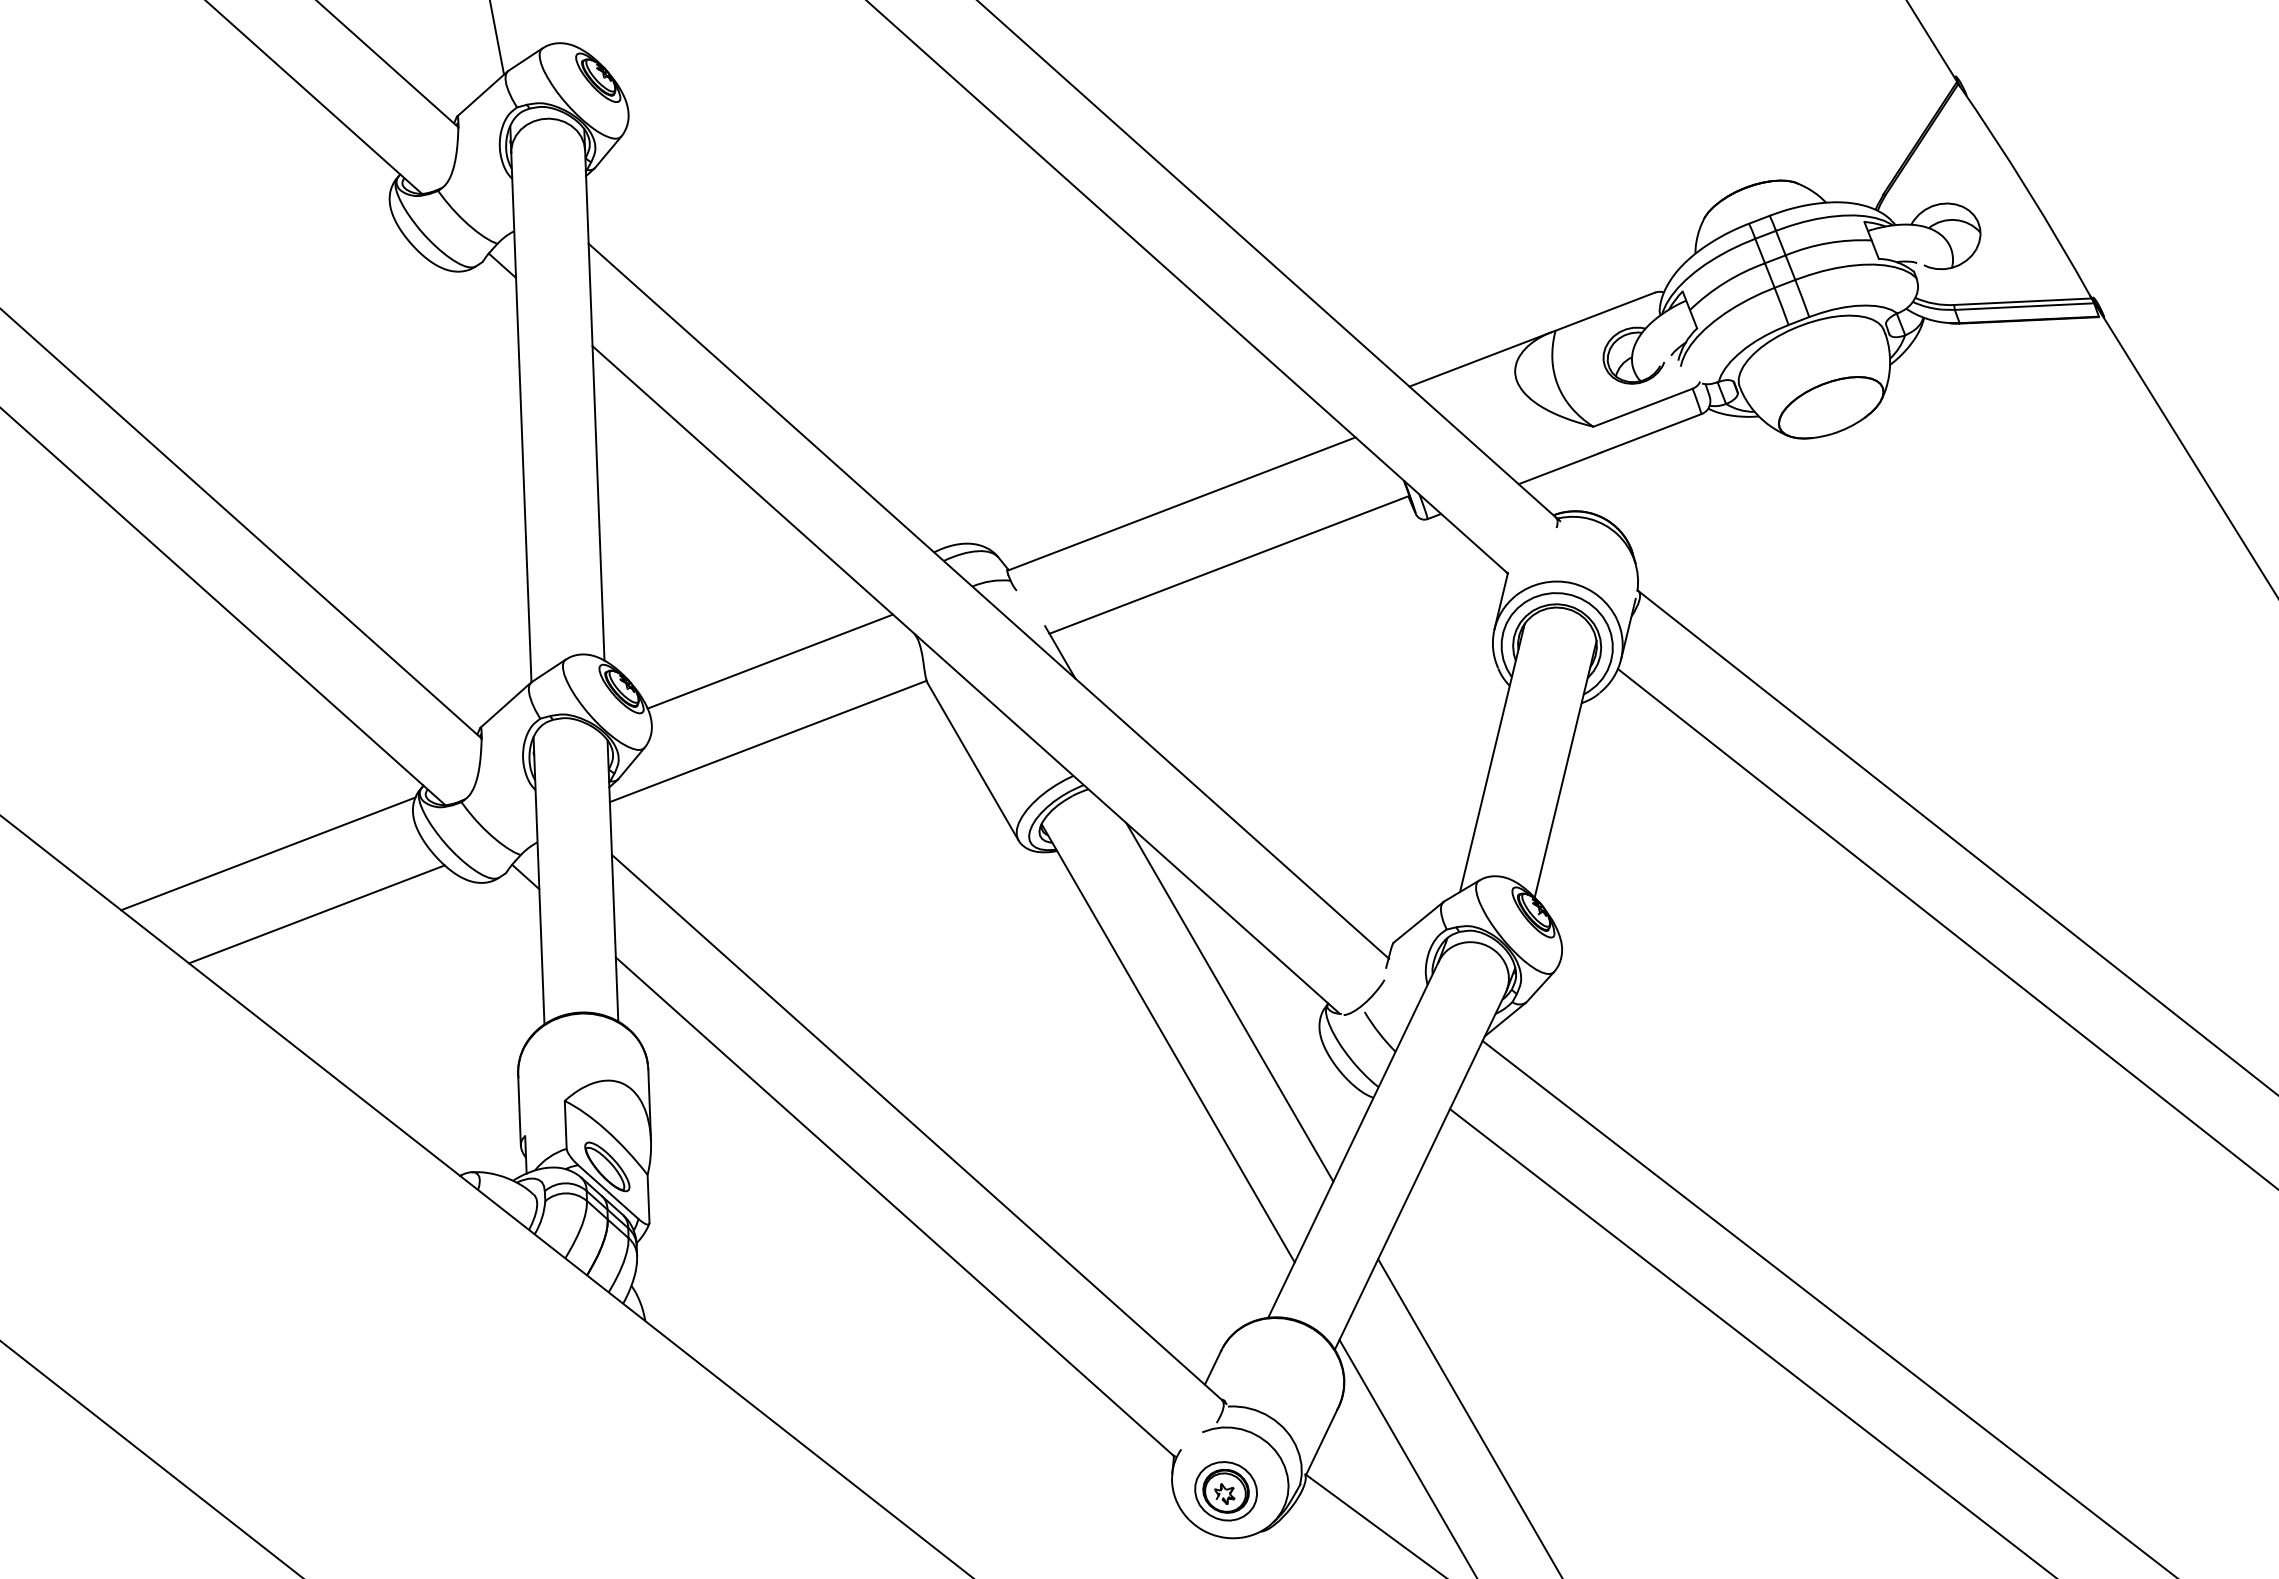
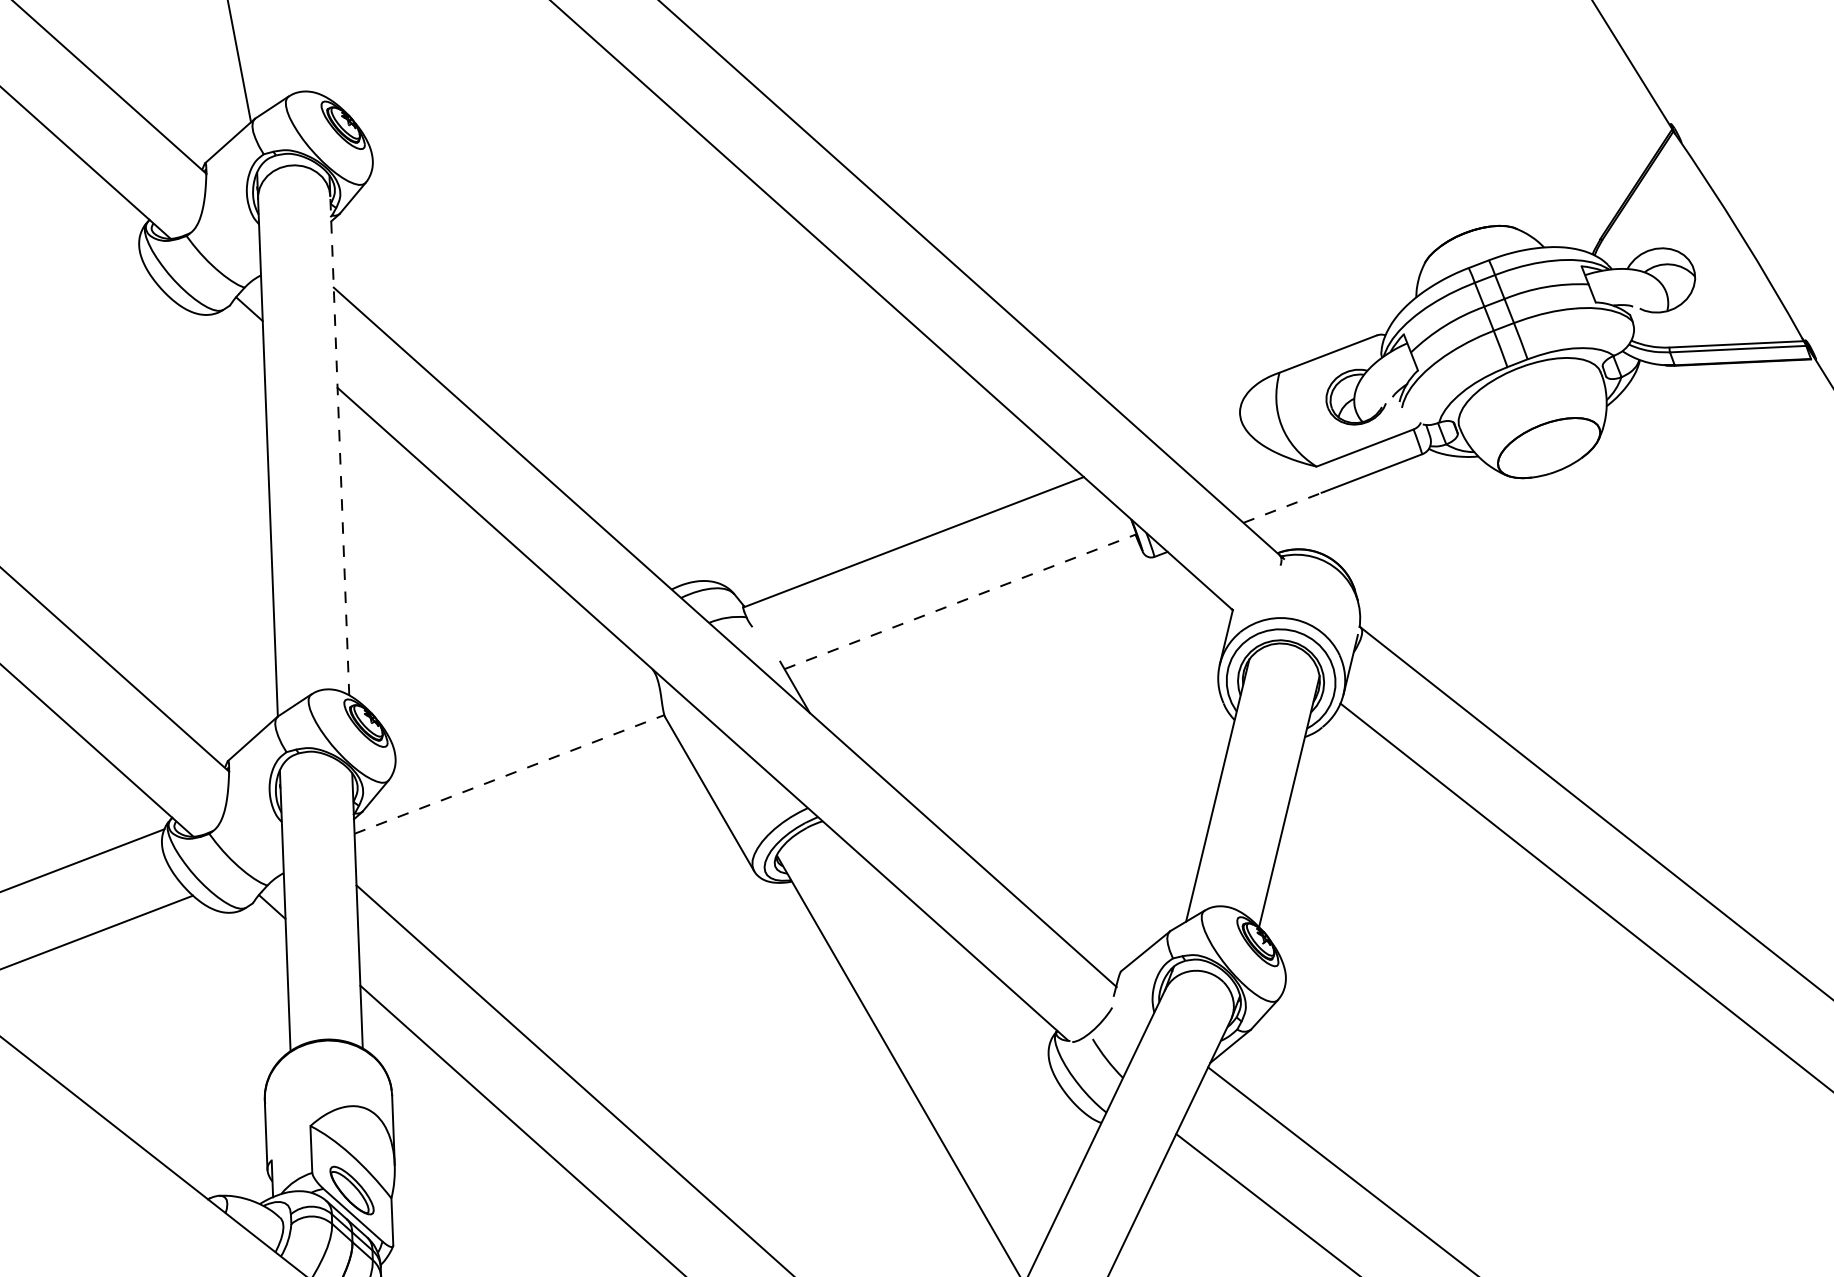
line: (1480, 359) -> (1206, 400), removed
line: (594, 404) -> (339, 444), solid -> dashed
line: (1558, 468) -> (1282, 507), solid -> dashed
line: (1229, 564) -> (960, 601), solid -> dashed
line: (769, 661) -> (510, 696), removed
line: (768, 741) -> (509, 774), solid -> dashed
line: (1229, 1002) -> (960, 1029), removed

